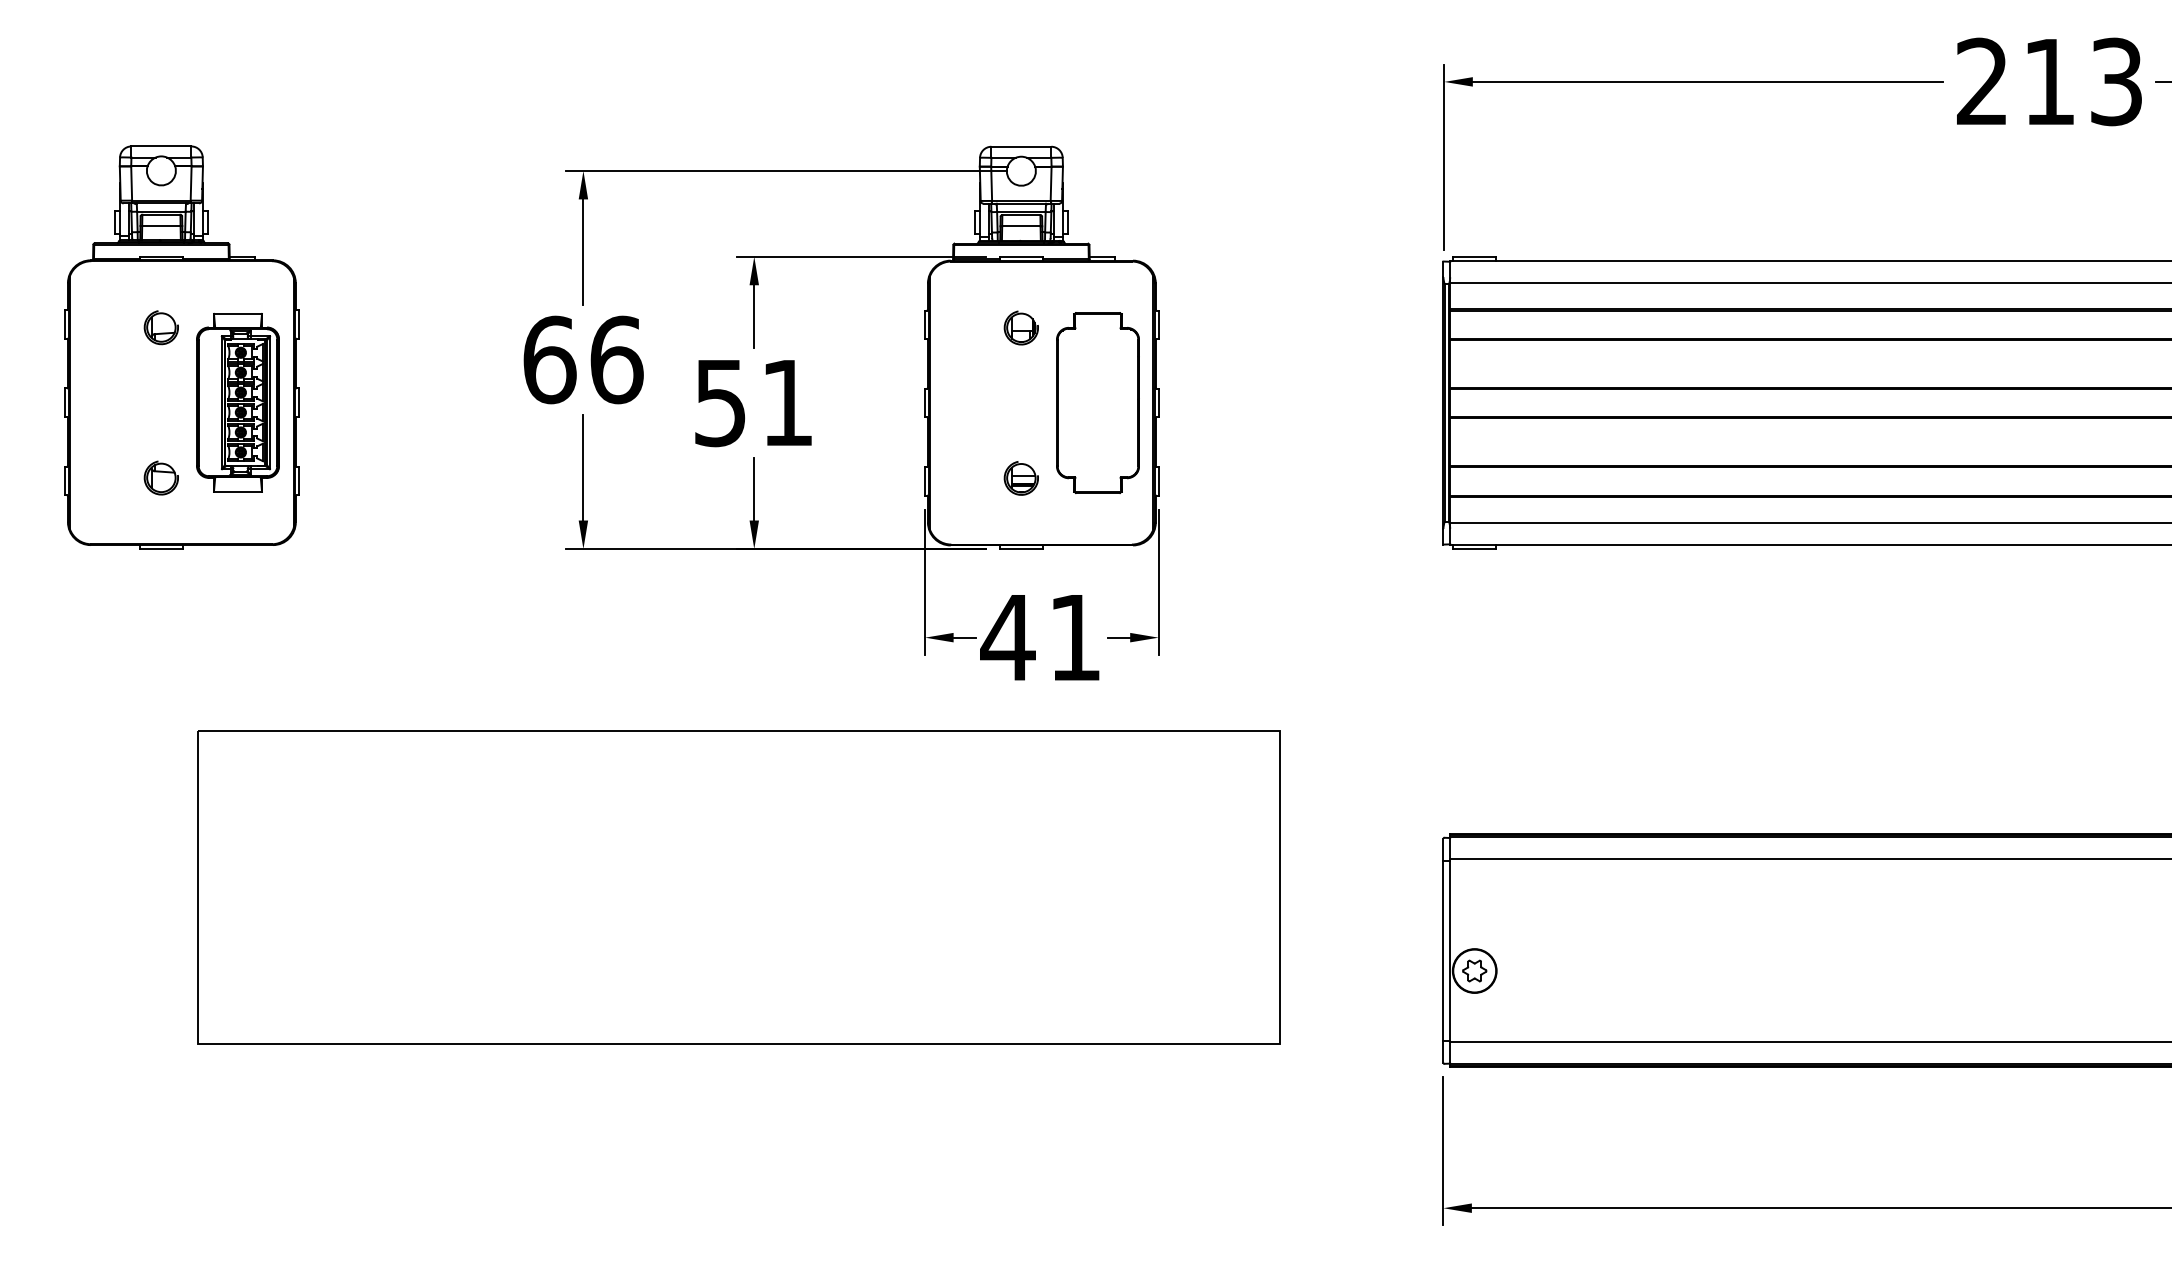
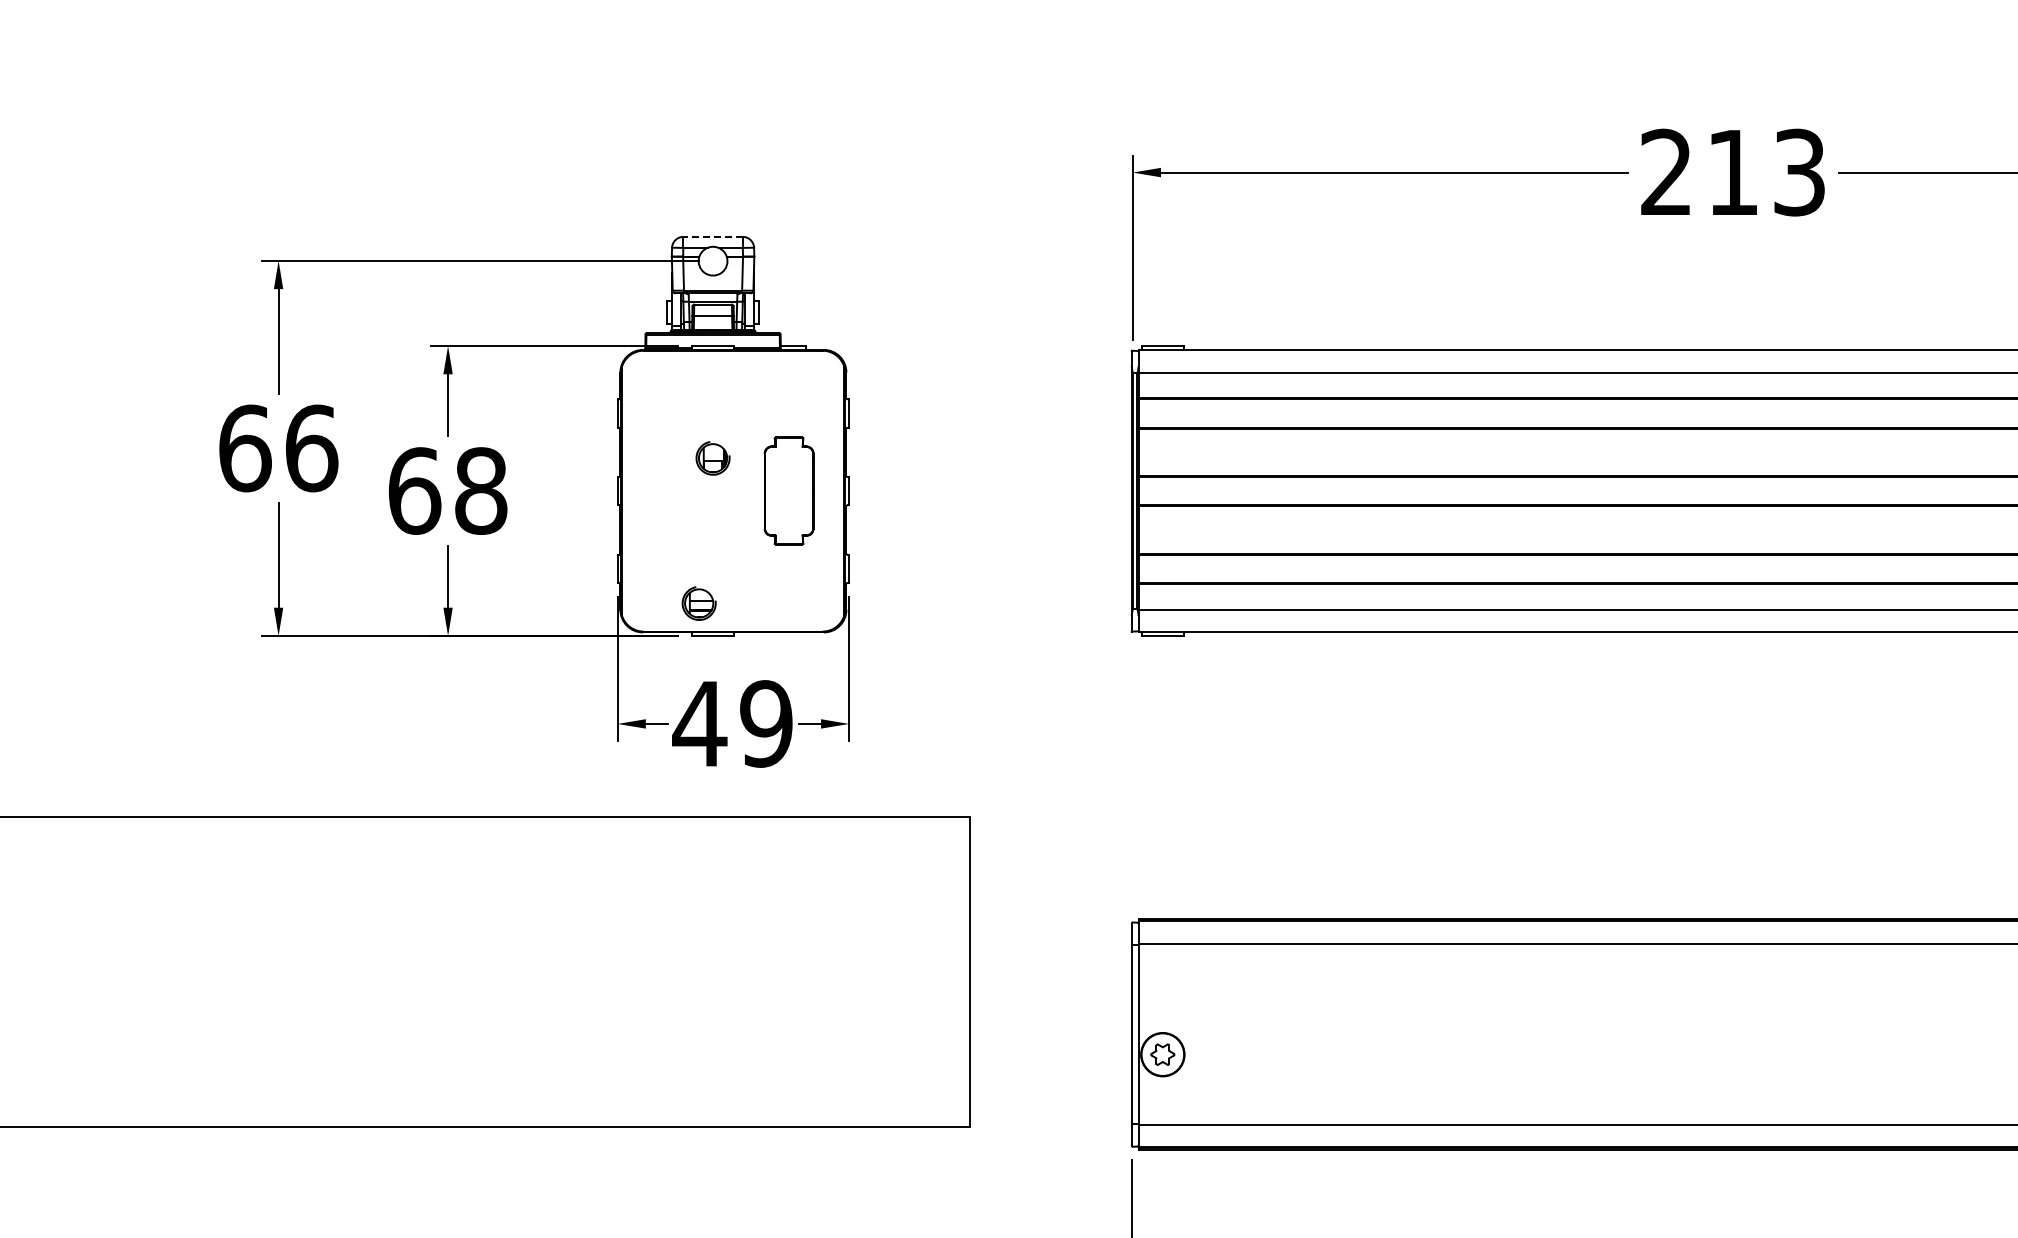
line: (1021, 146) -> (713, 236), solid -> dashed
part: (1020, 327) -> (712, 457), moved
text: (754, 402) -> (448, 490), 51 -> 68
part: (1097, 402) -> (788, 490), size x0.6
part: (1020, 478) -> (698, 603), moved
text: (1074, 637) -> (765, 723), 41 -> 49

